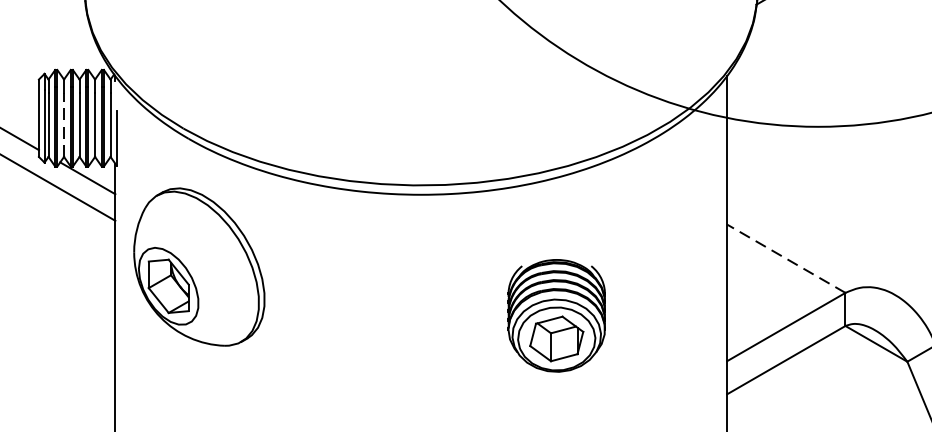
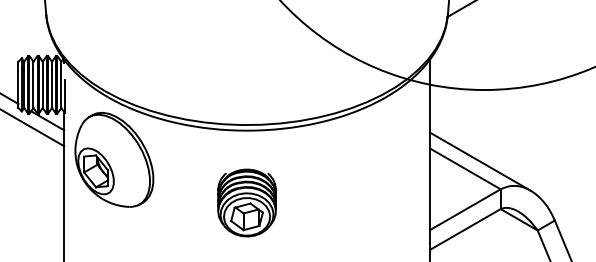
line: (64, 124) -> (33, 88), dashed -> solid
line: (810, 246) -> (479, 161), added
line: (786, 258) -> (465, 168), dashed -> solid
part: (199, 266) -> (114, 159), moved
part: (555, 314) -> (246, 202), moved

